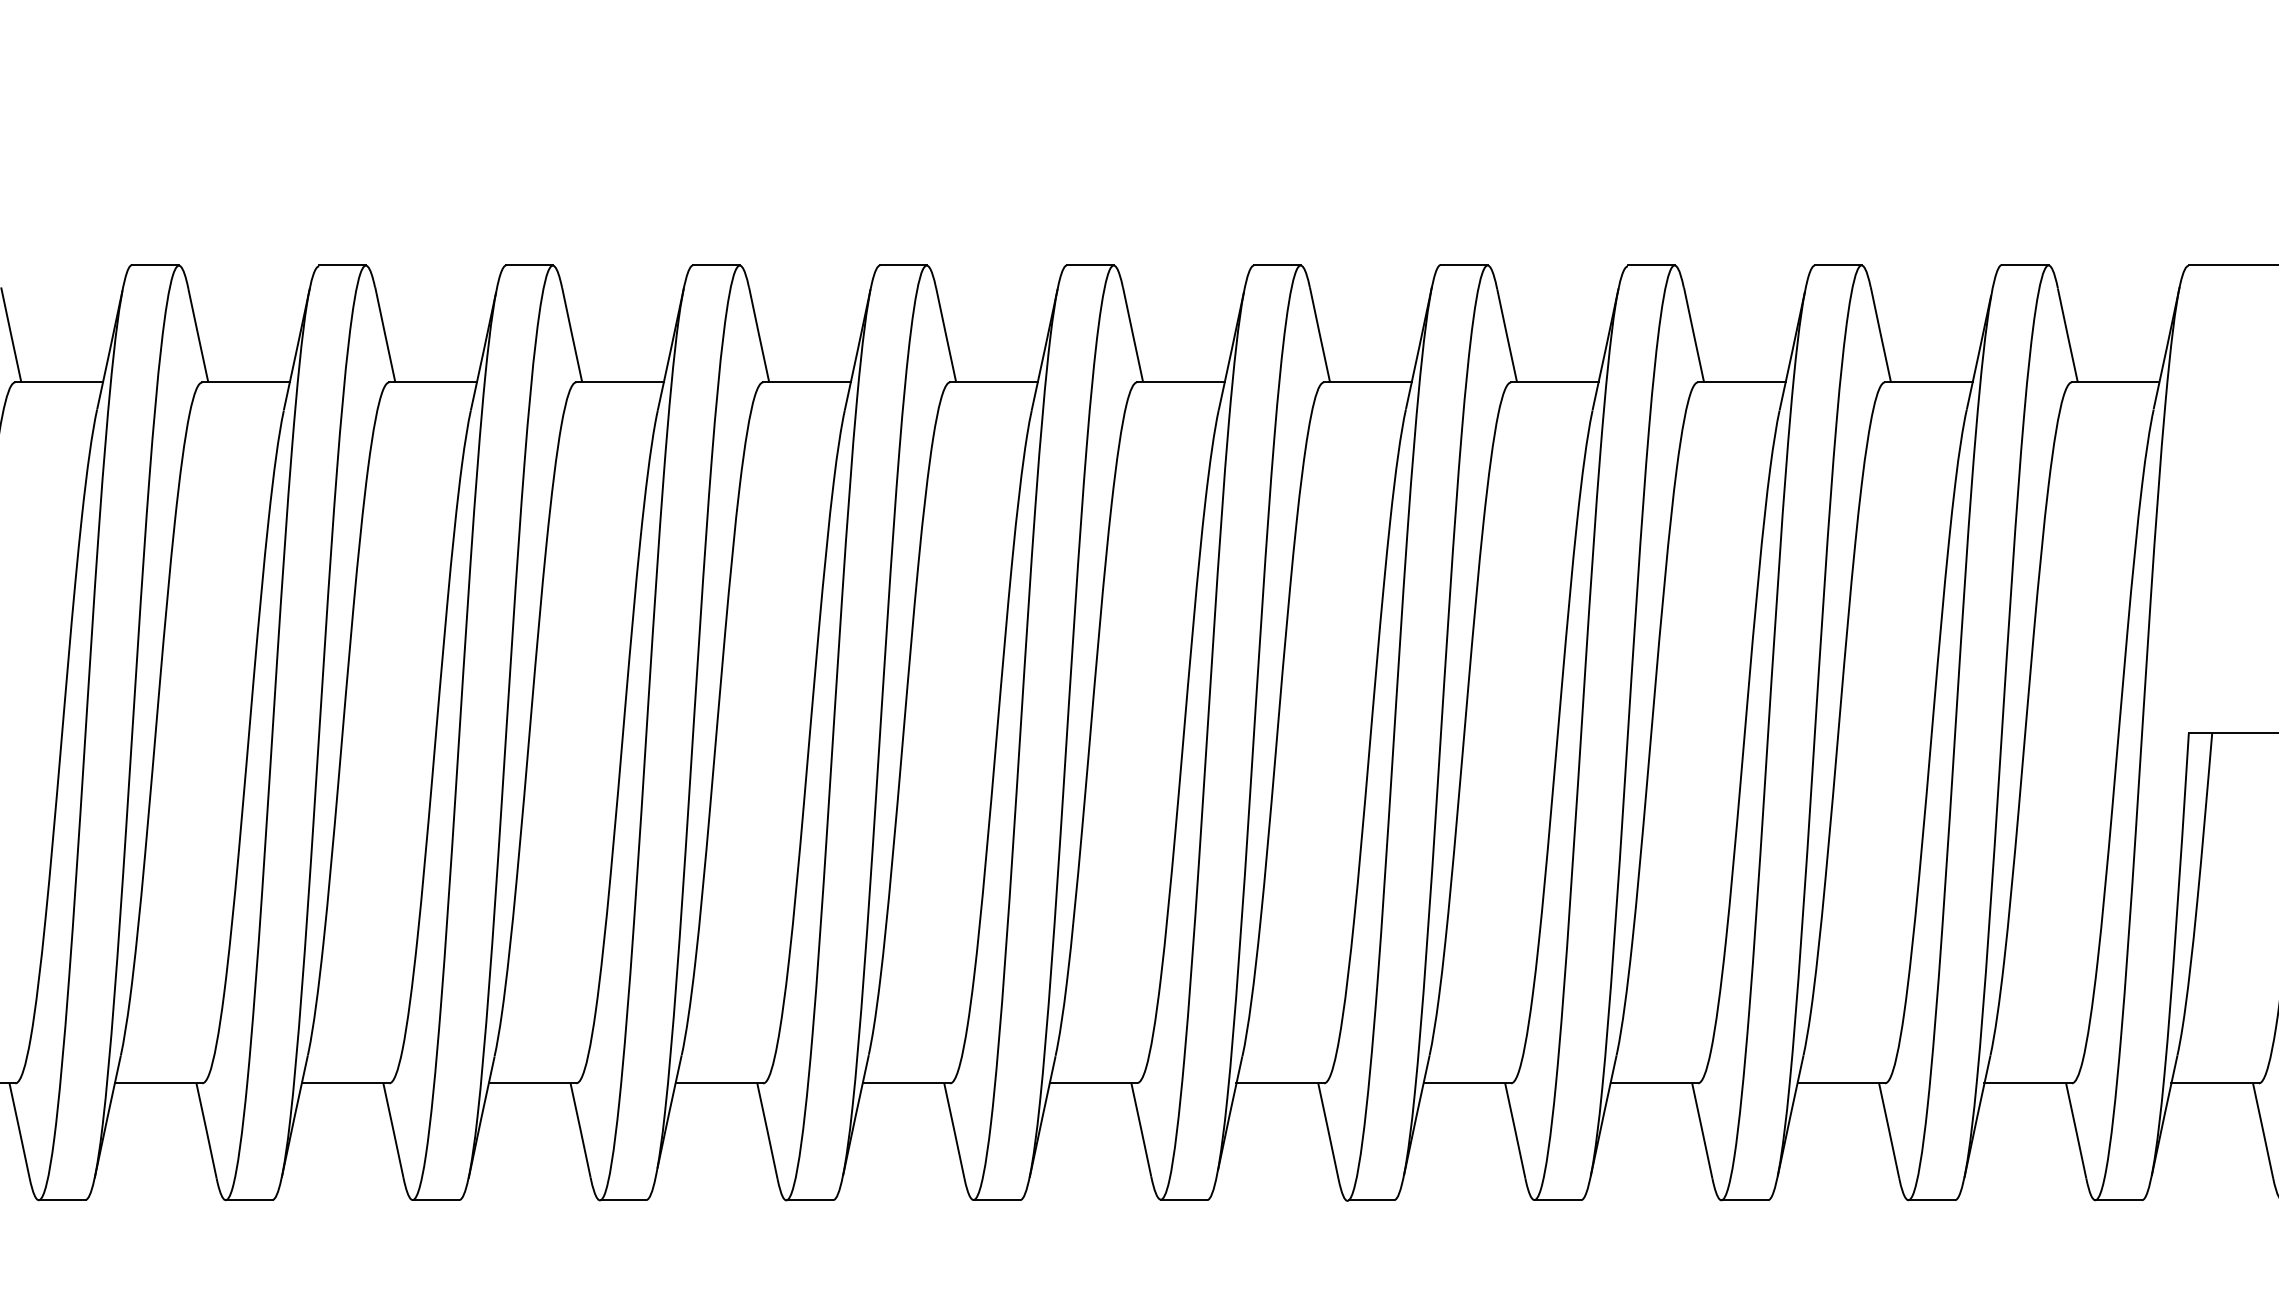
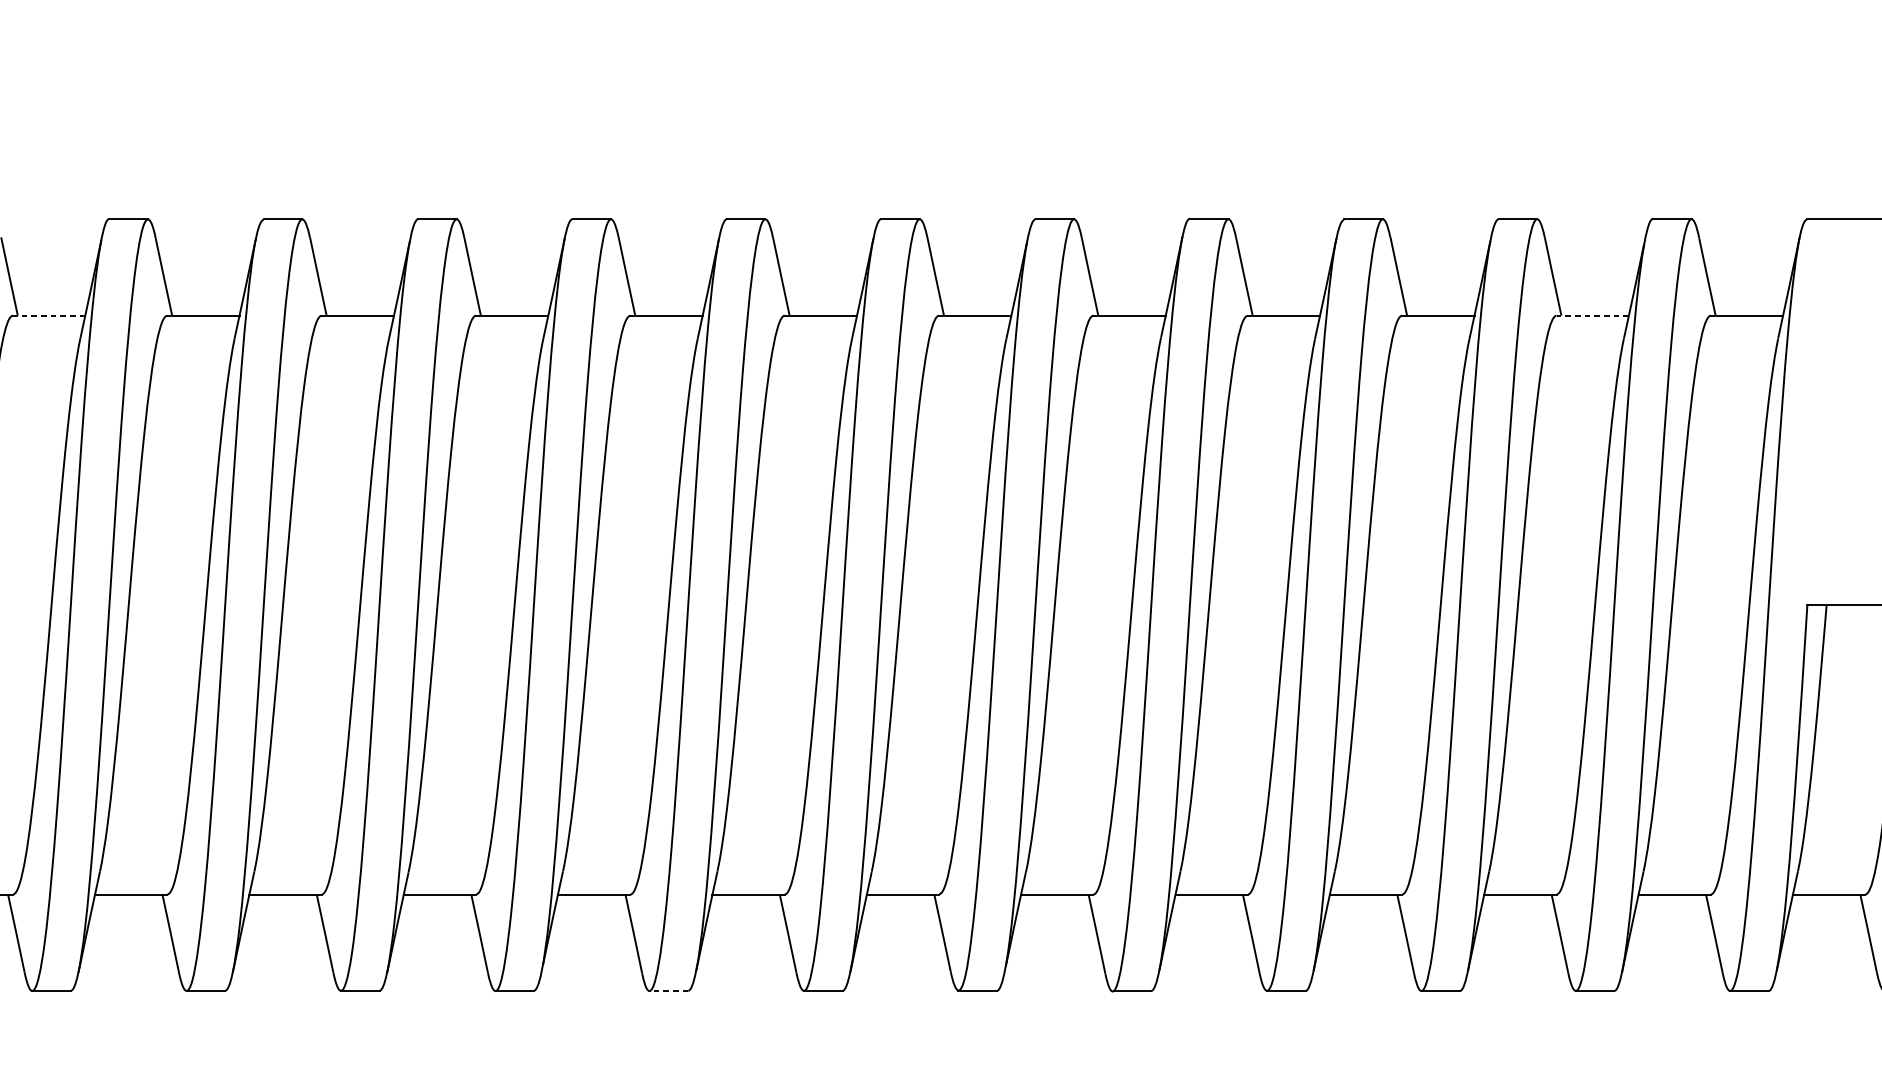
line: (59, 382) -> (49, 315), solid -> dashed
line: (1928, 382) -> (1592, 315), solid -> dashed
line: (809, 1200) -> (668, 991), solid -> dashed

